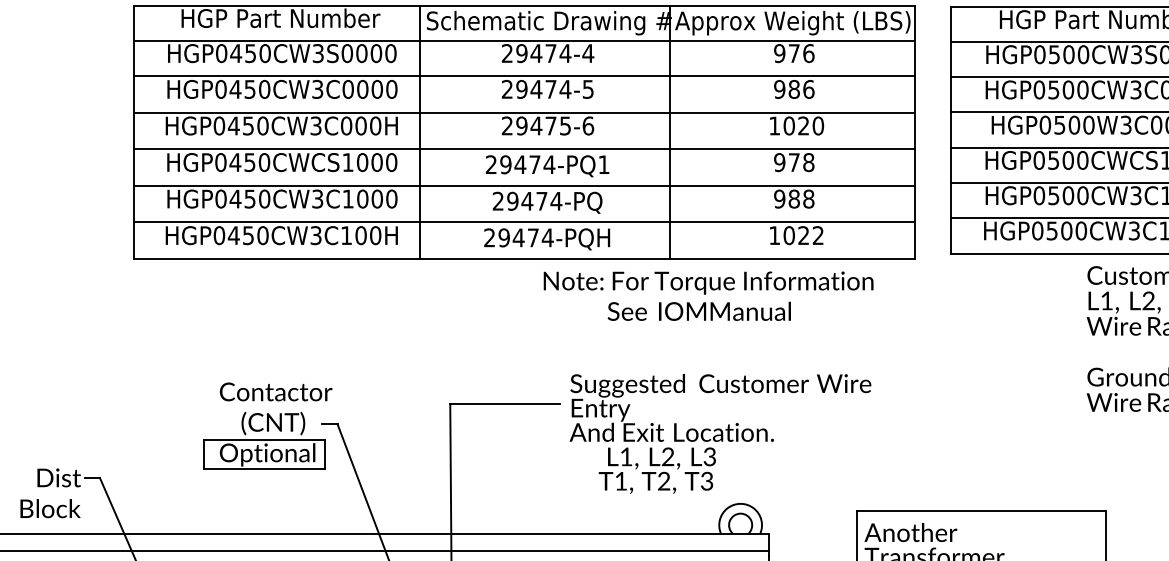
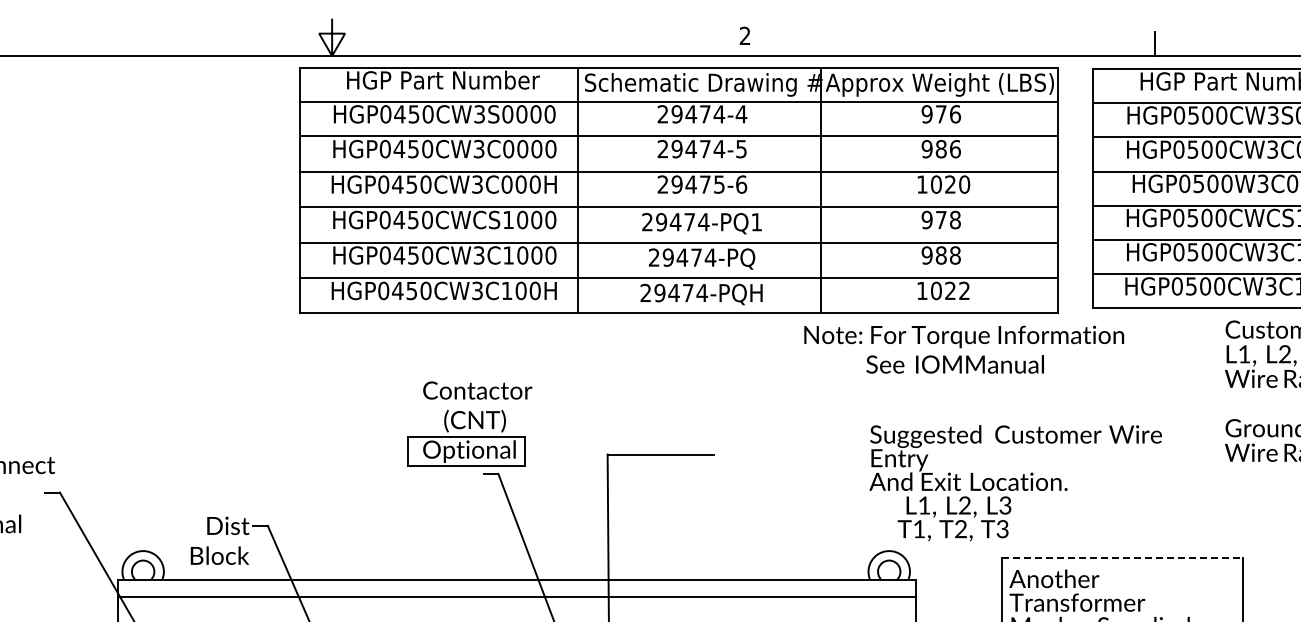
text: (708, 296) -> (964, 349), moved
part: (267, 425) -> (469, 423), moved
text: (720, 434) -> (1015, 483), moved
line: (981, 511) -> (1122, 558), solid -> dashed

